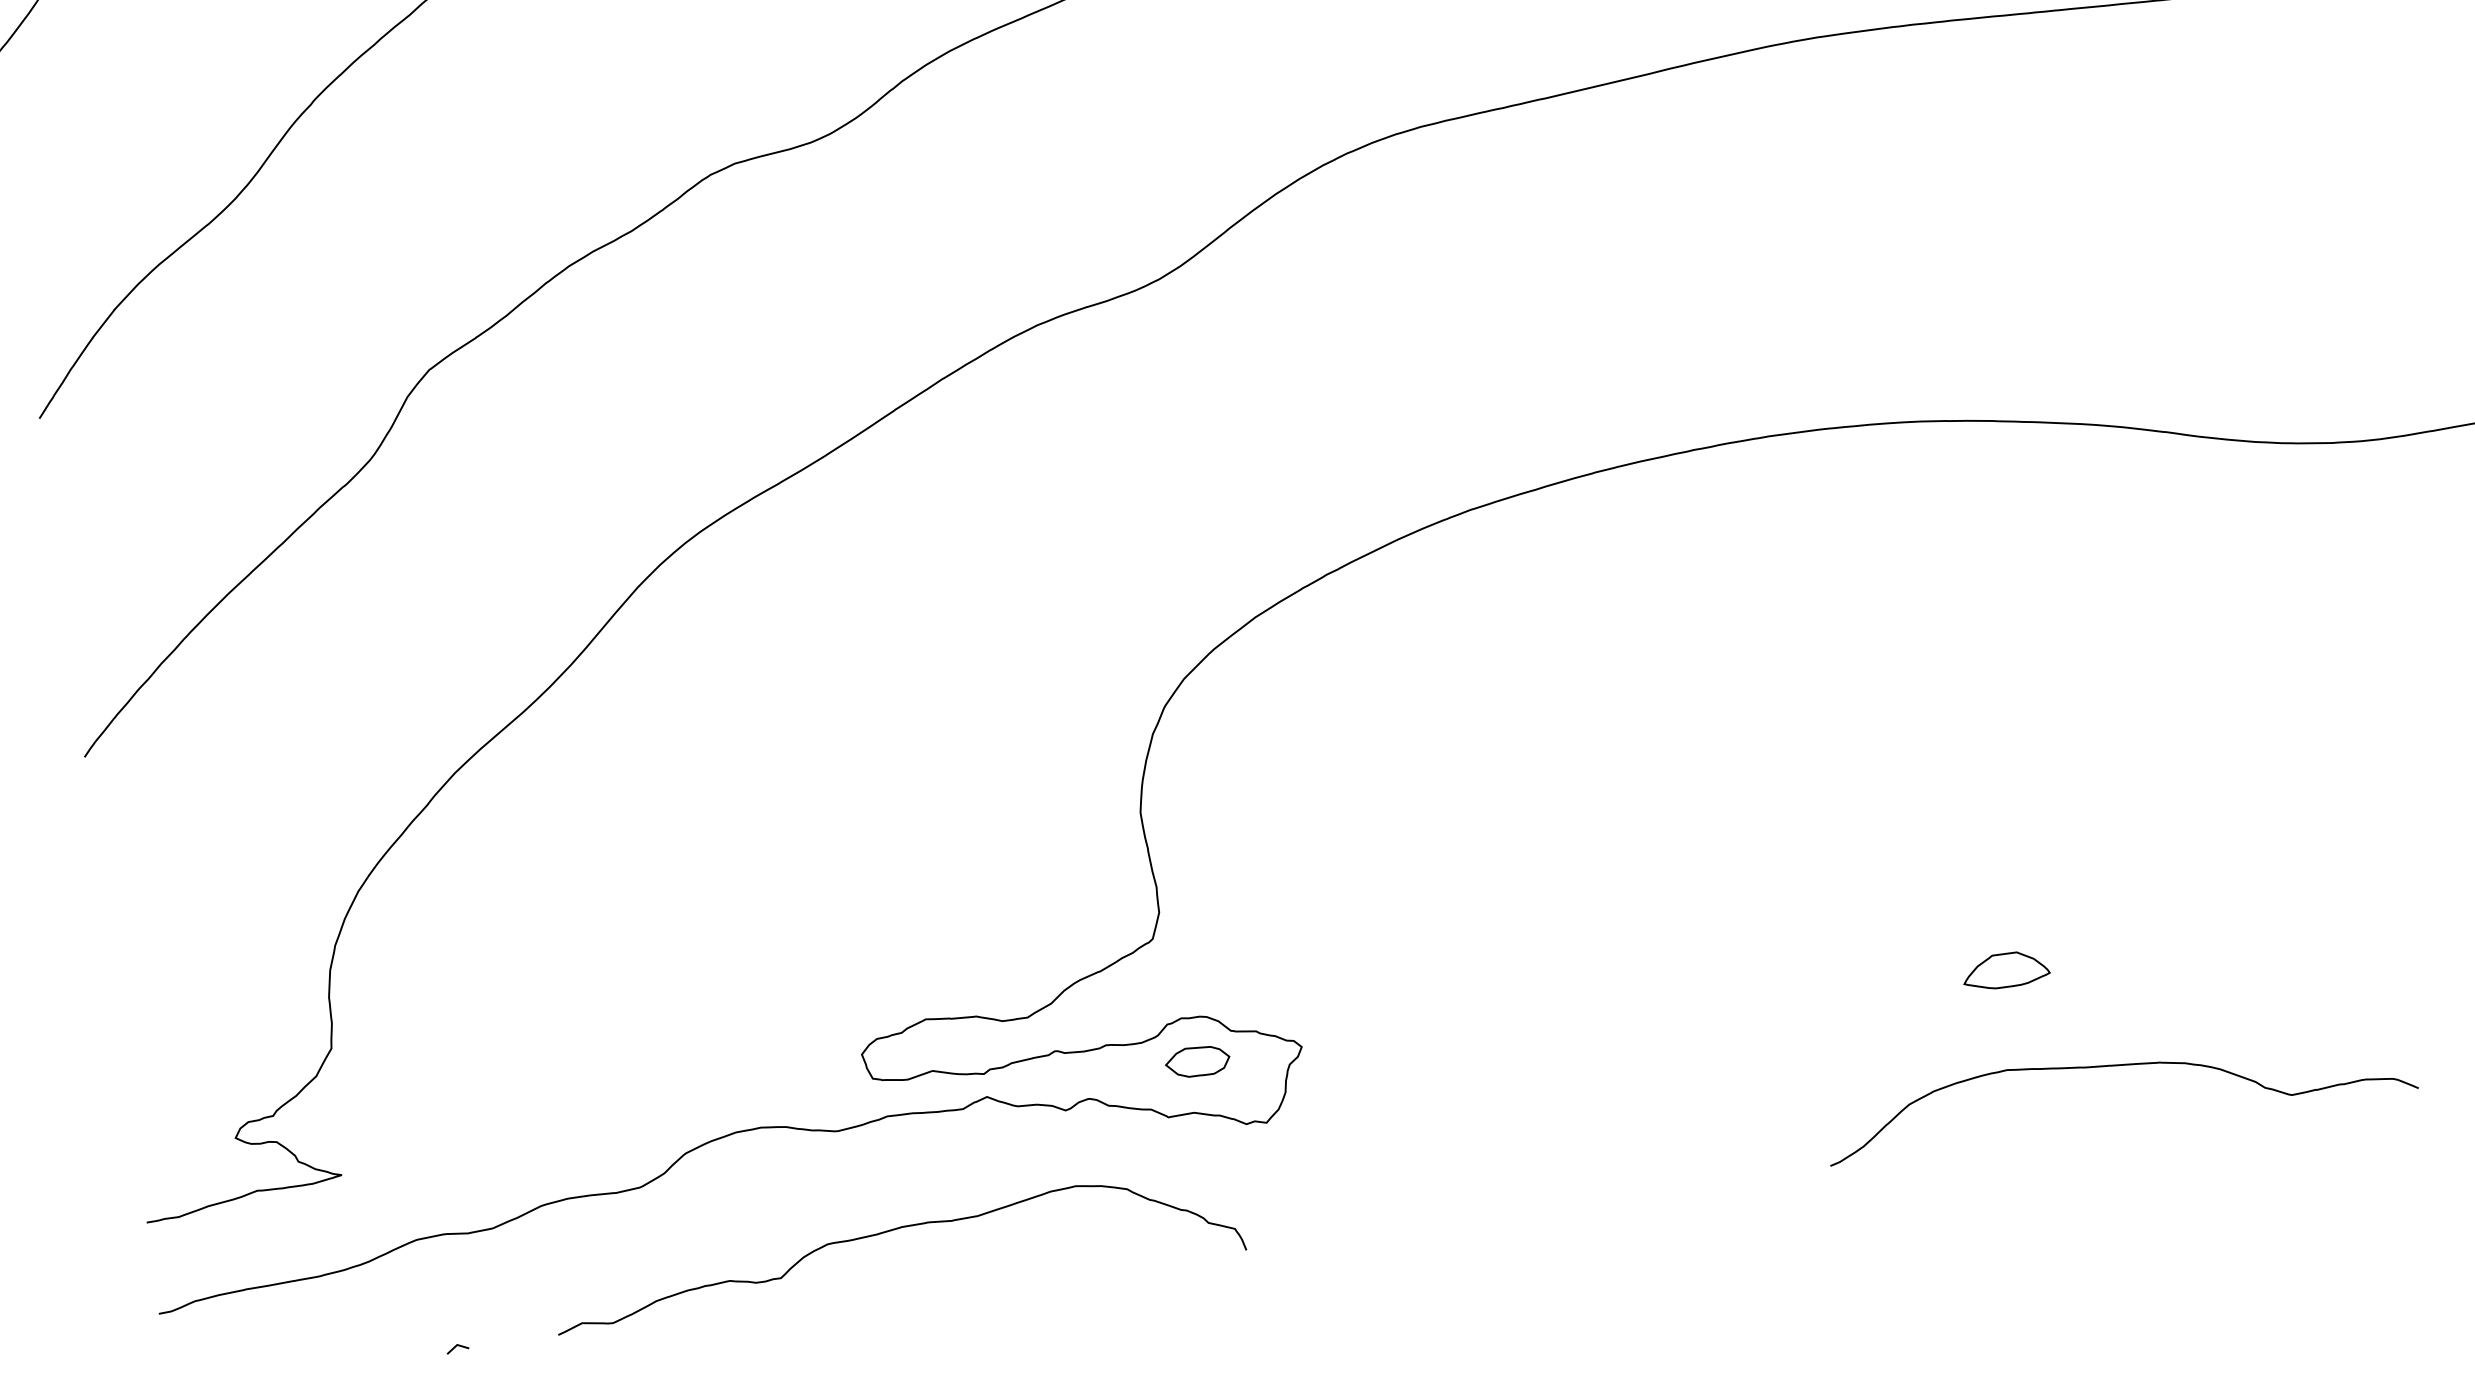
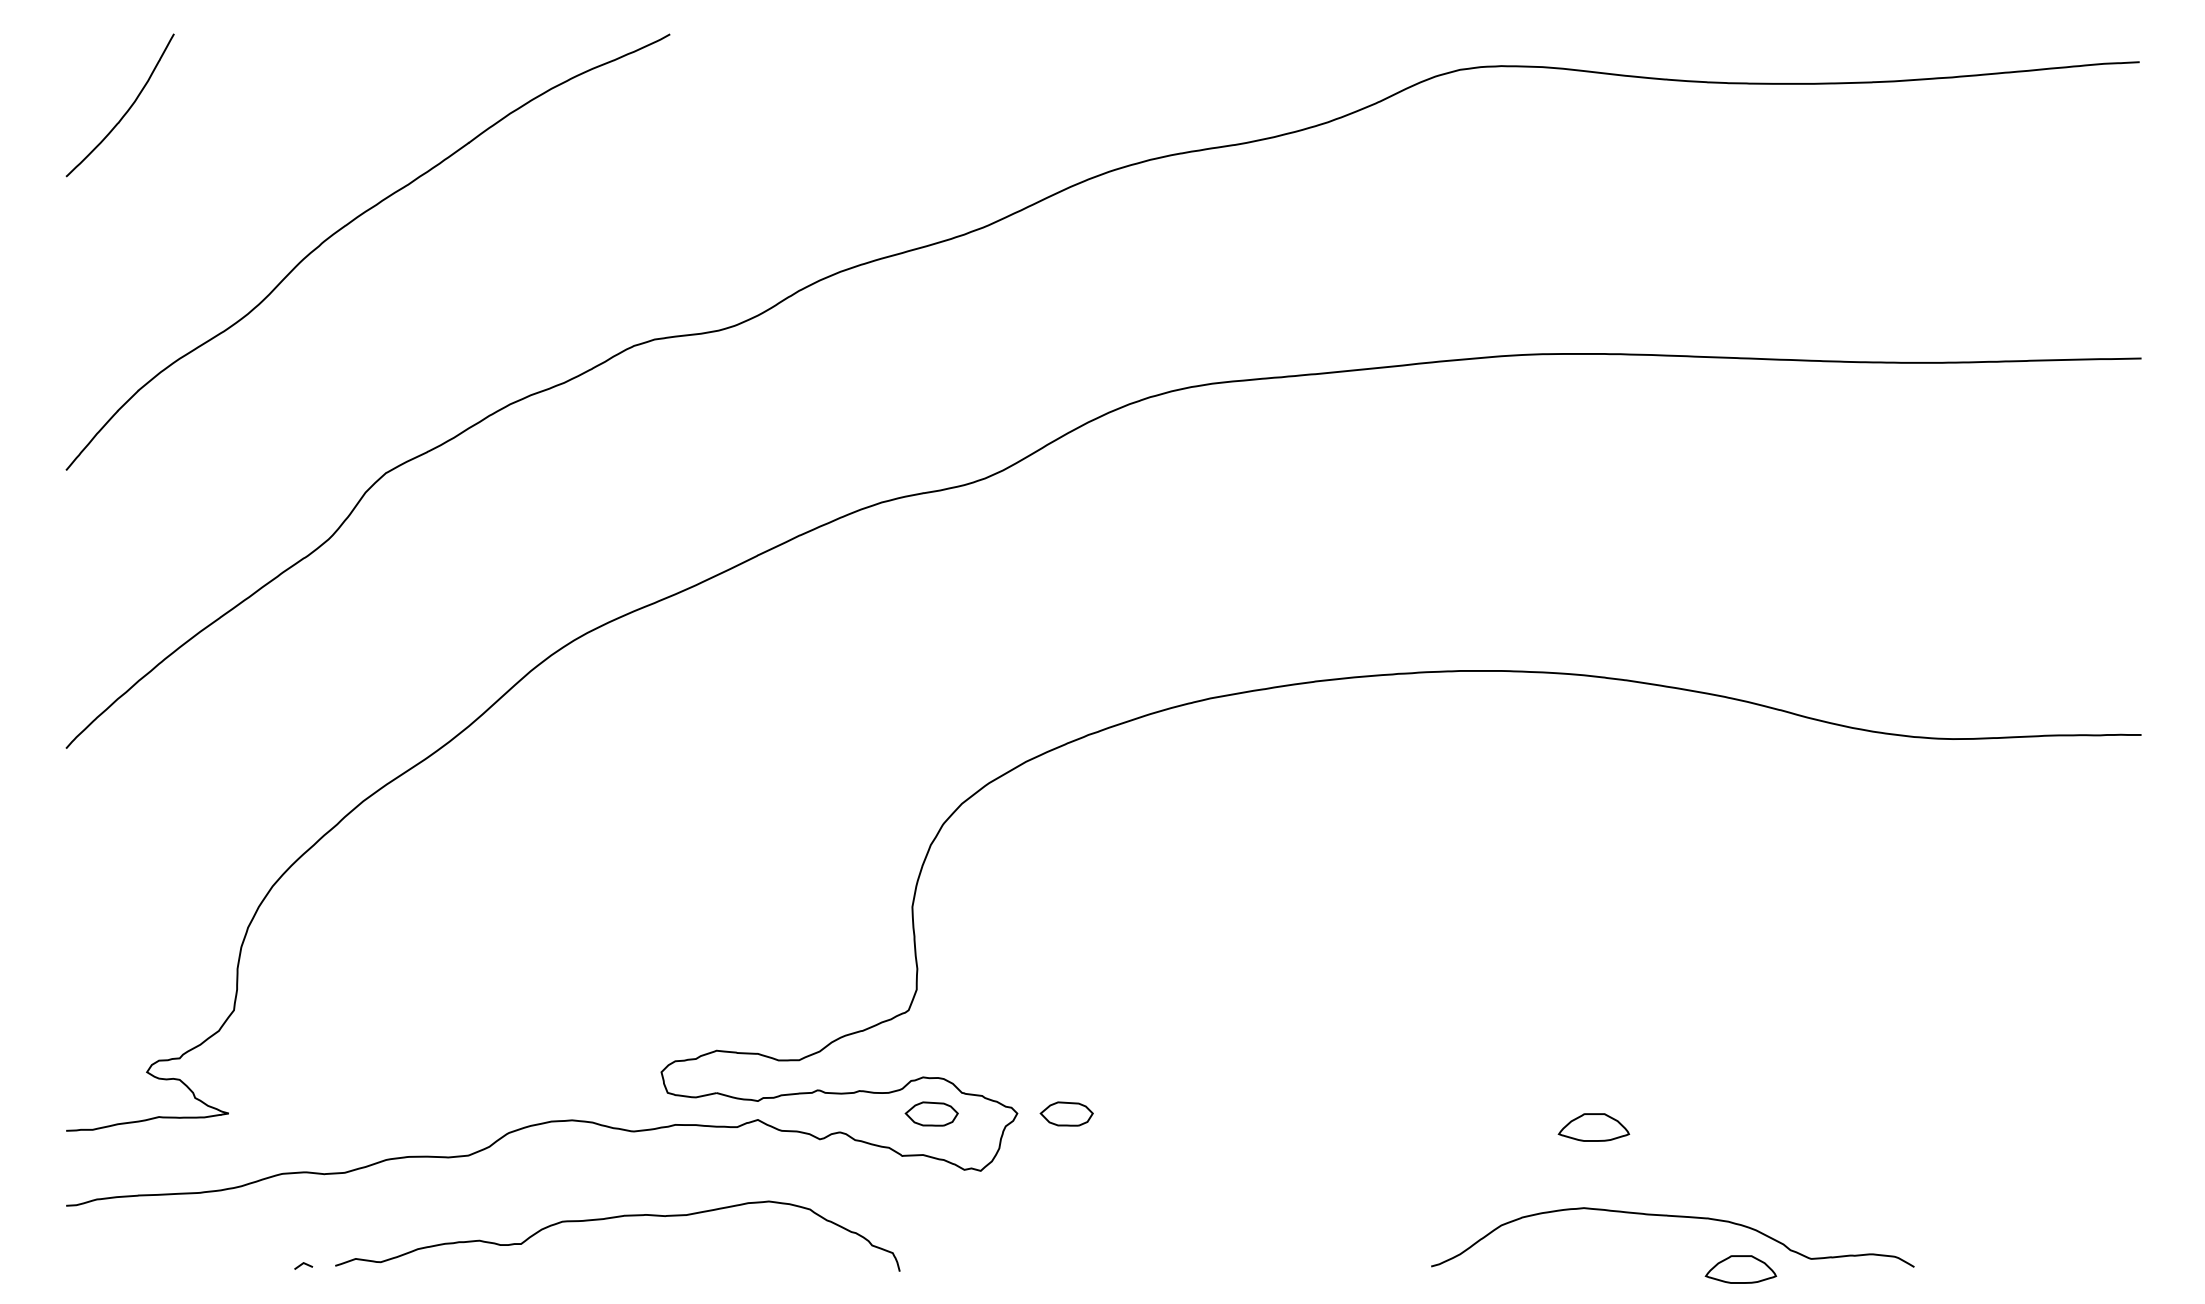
part: (1361, 1039) -> (1066, 1113), added
part: (2207, 1119) -> (1740, 1269), added
curve: (891, 1231) -> (615, 1218), moved

